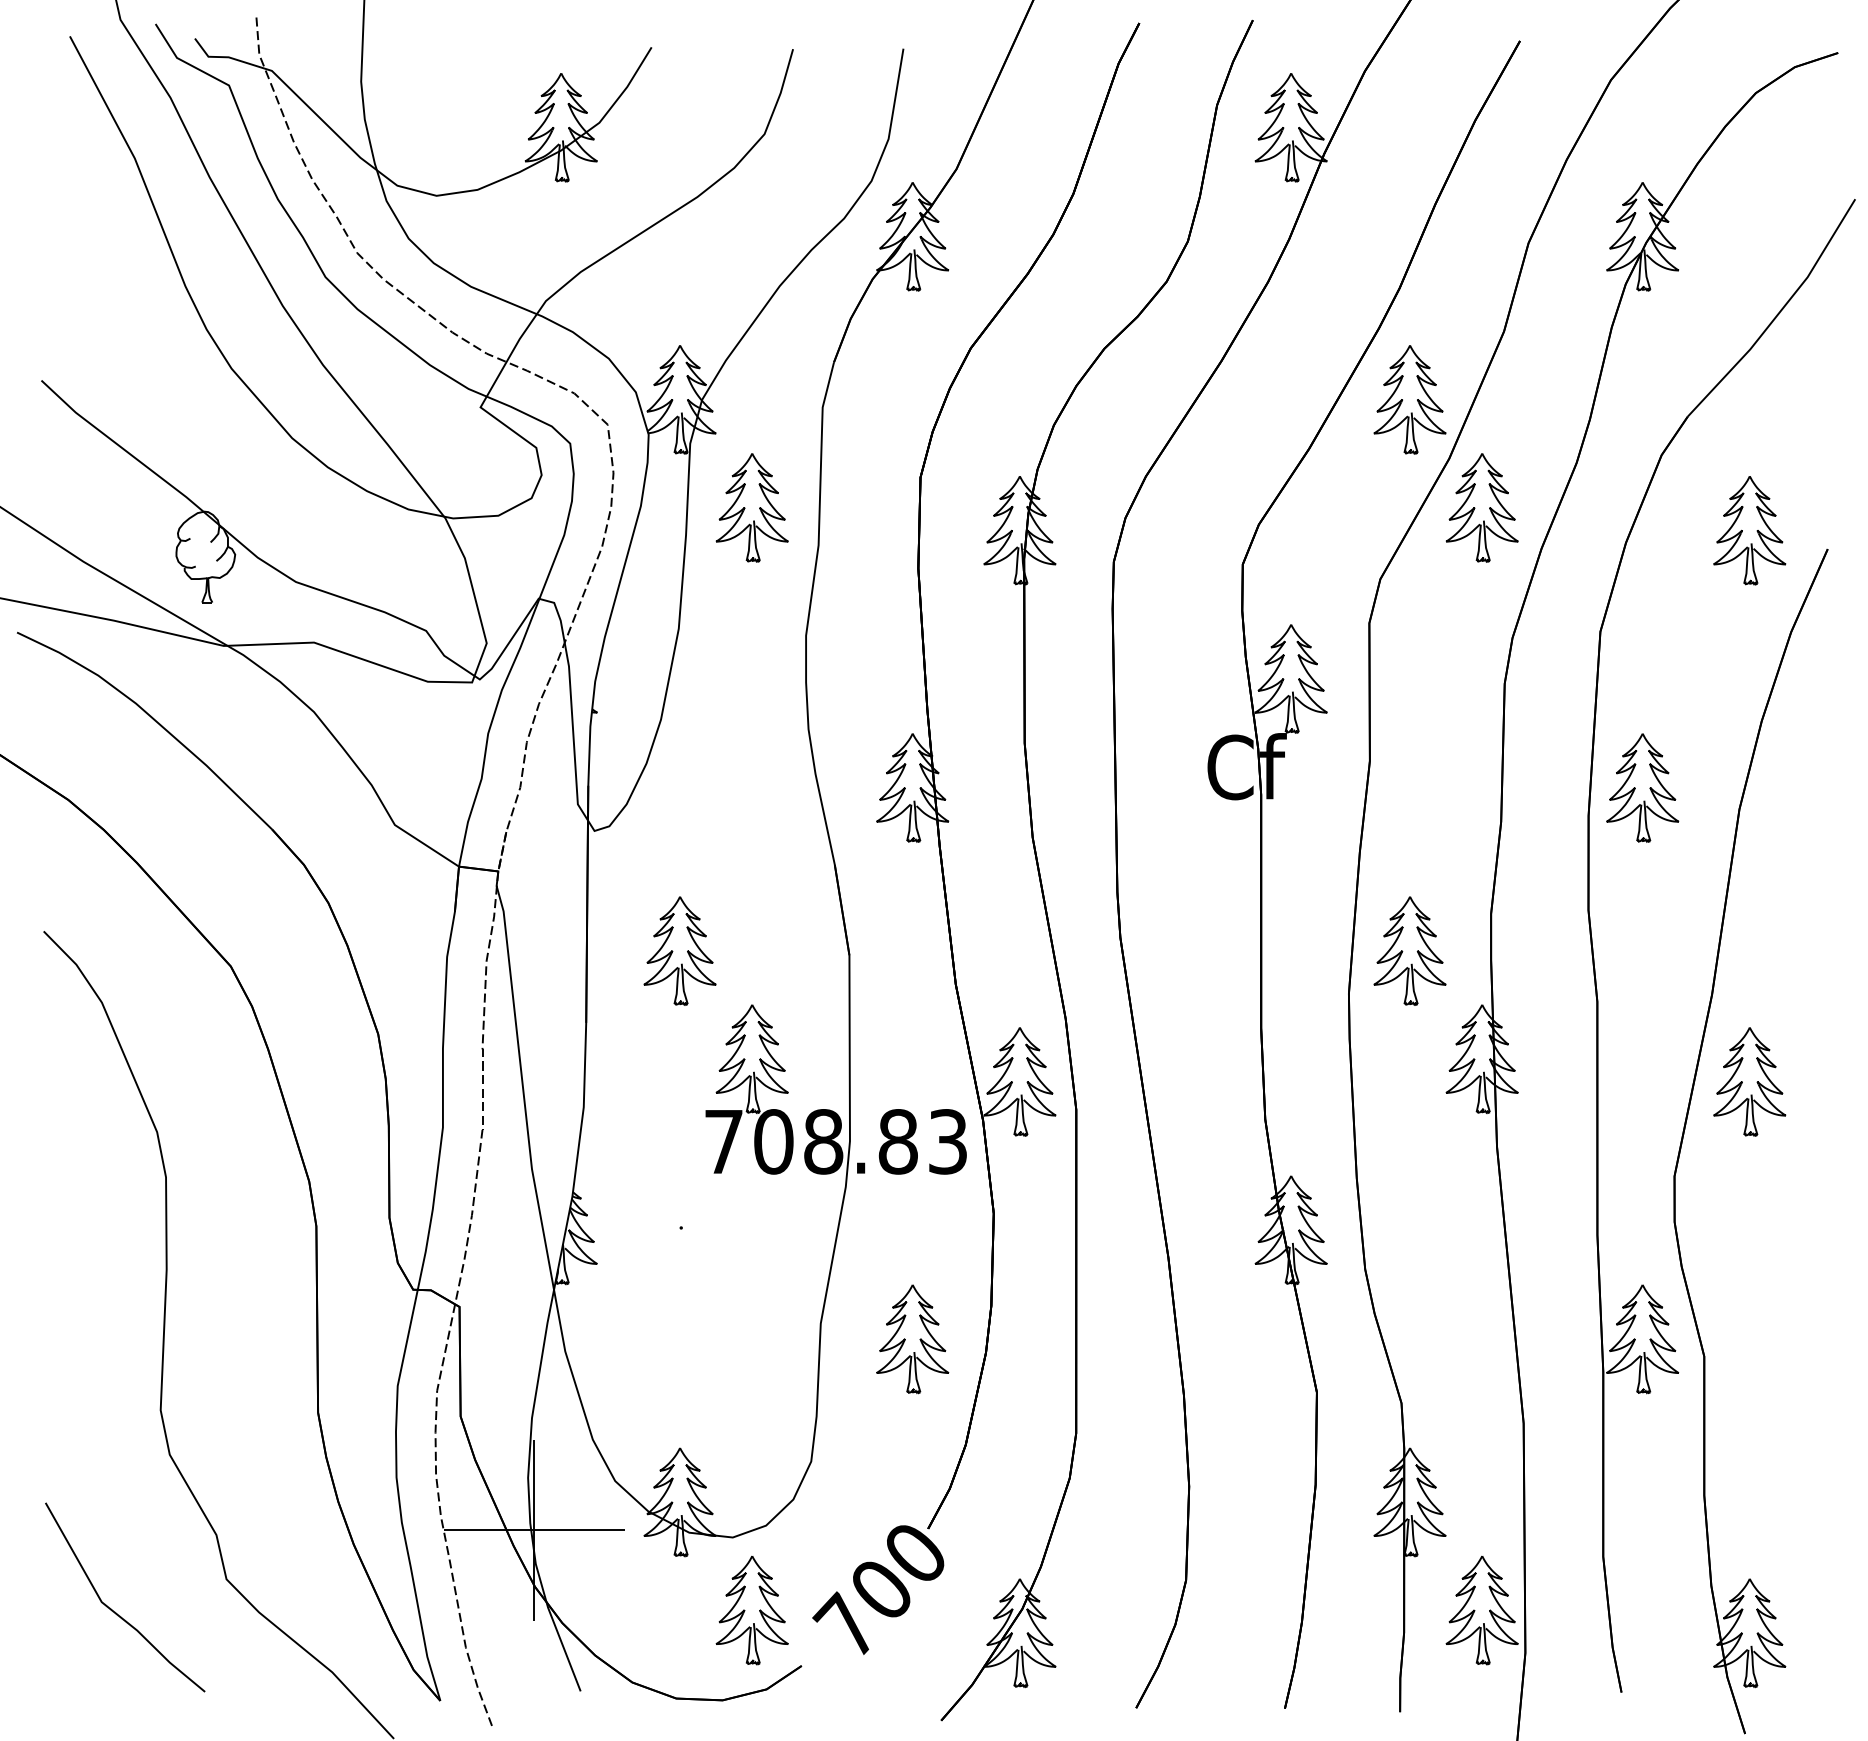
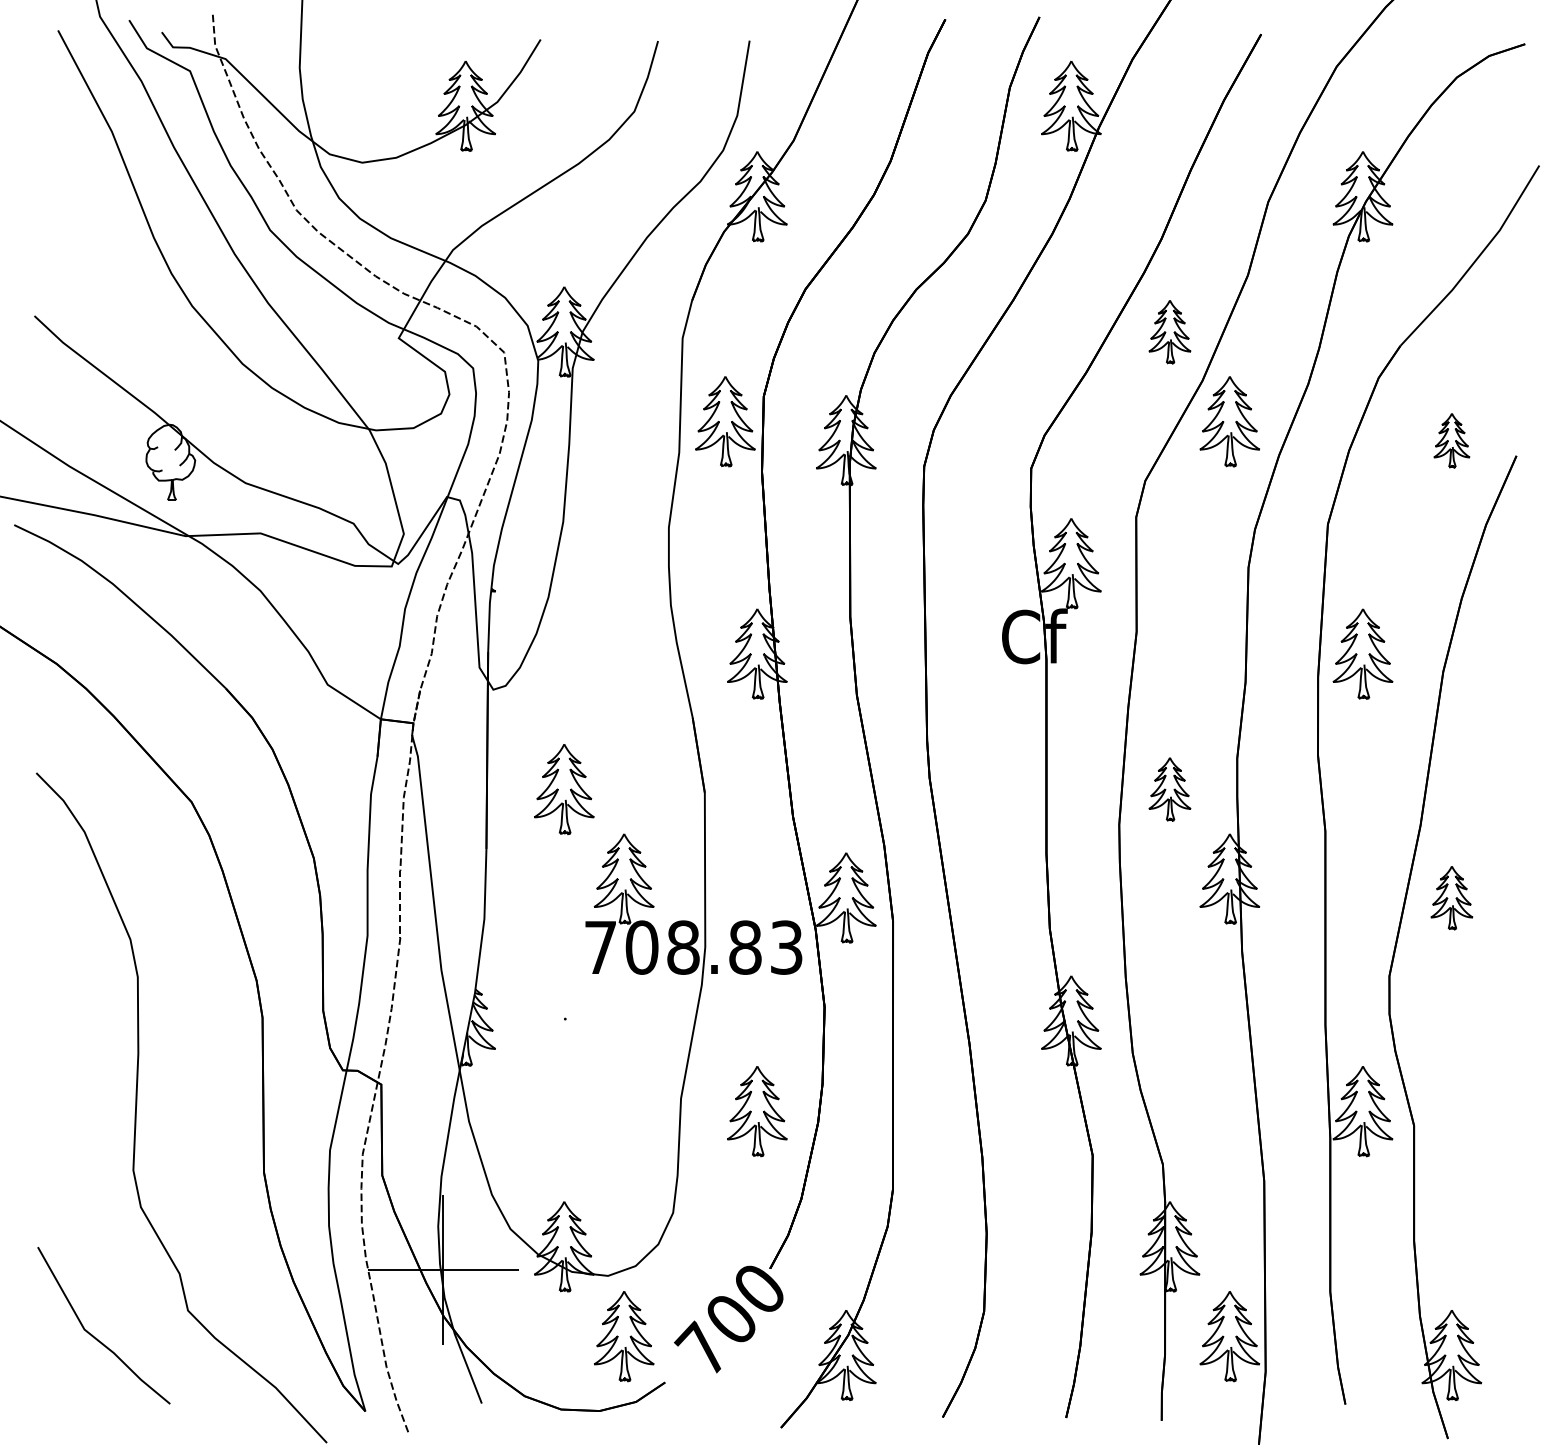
part: (1409, 399) -> (1169, 331), size x0.7
part: (751, 507) -> (724, 421), moved
part: (1749, 530) -> (1451, 440), size x0.6
part: (1409, 950) -> (1169, 788), size x0.7
part: (1749, 1081) -> (1451, 897), size x0.7

